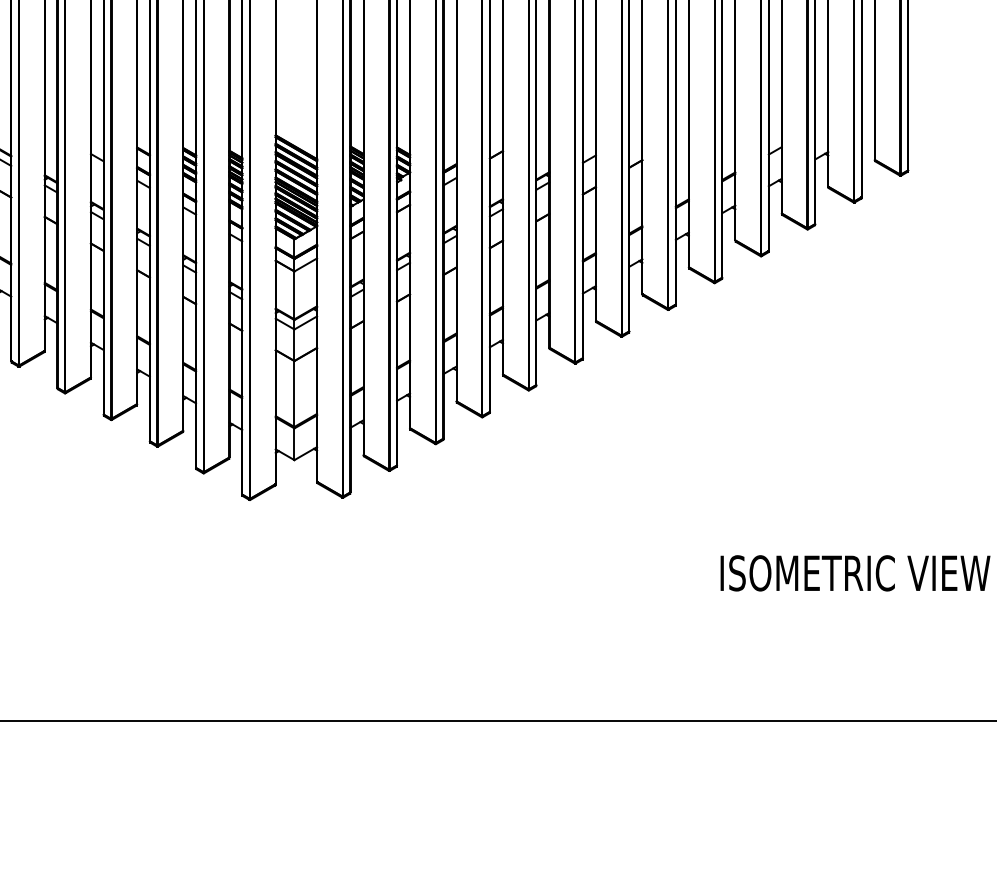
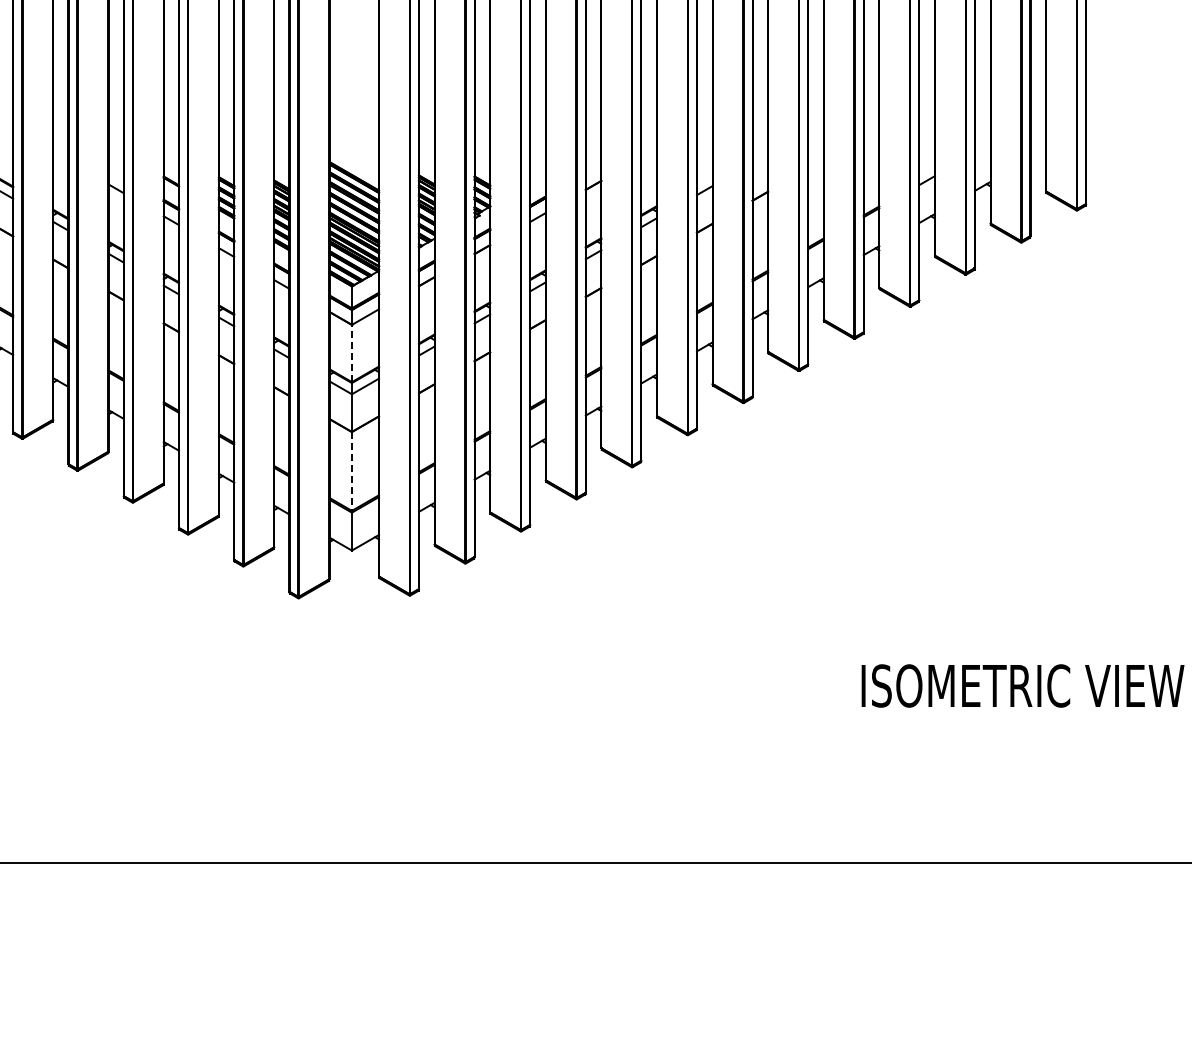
line: (294, 295) -> (351, 353), solid -> dashed
line: (294, 394) -> (351, 471), solid -> dashed

